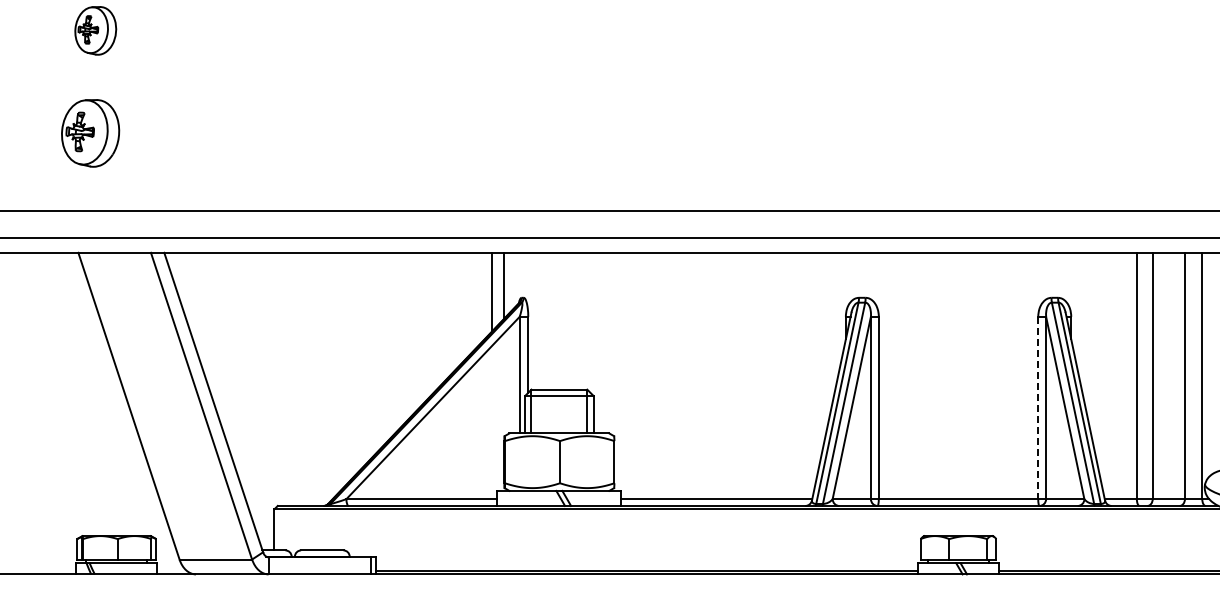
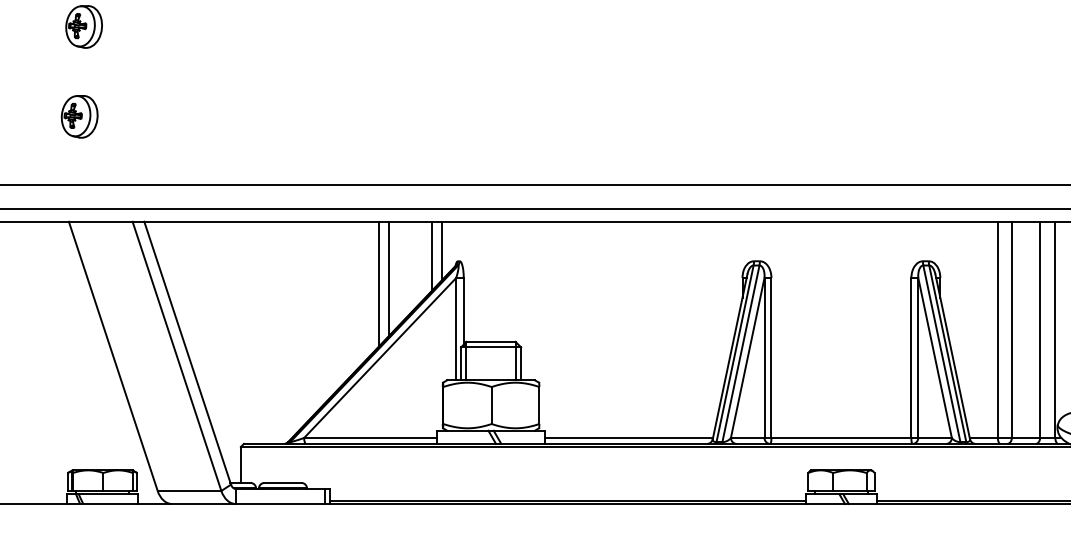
part: (90, 132) -> (79, 116), size x0.71
line: (443, 317) -> (389, 278), added
line: (431, 323) -> (378, 283), added
line: (1038, 408) -> (911, 358), dashed -> solid

